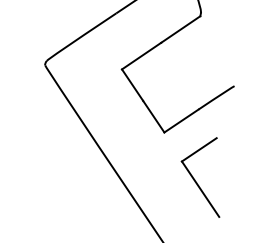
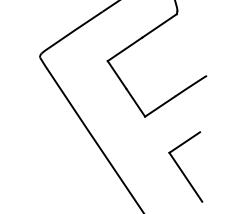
part: (200, 177) -> (185, 166), moved

